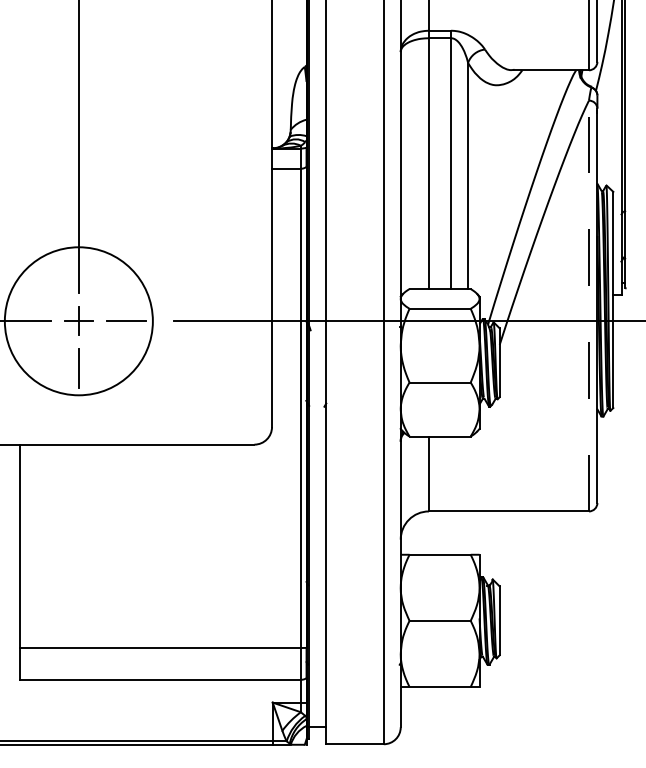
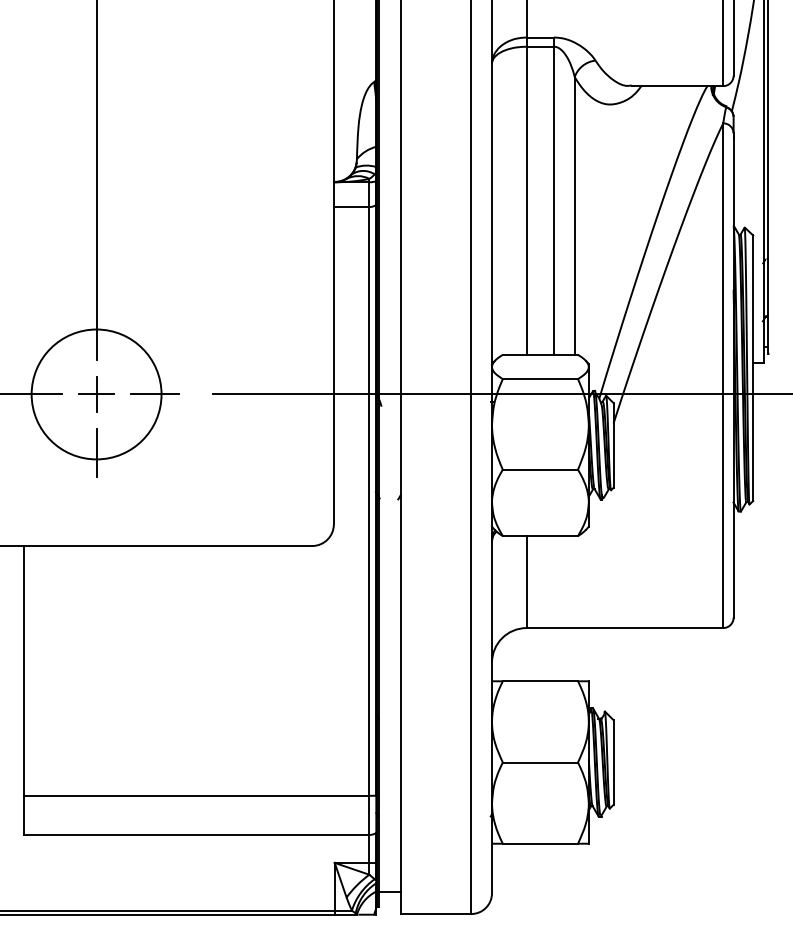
line: (589, 305) -> (723, 375), dashed -> solid
circle: (78, 321) -> (96, 394), size x0.71

